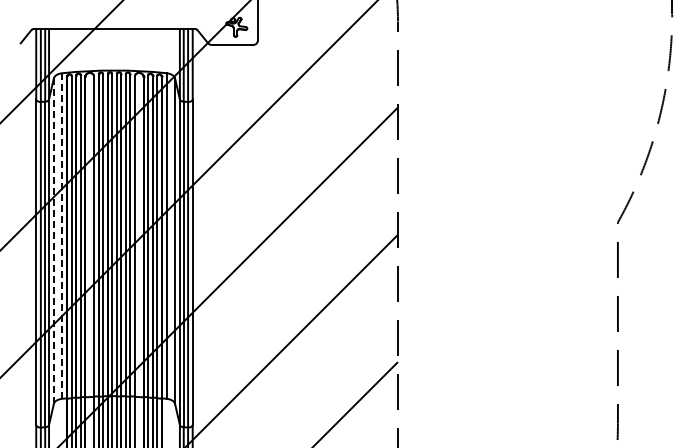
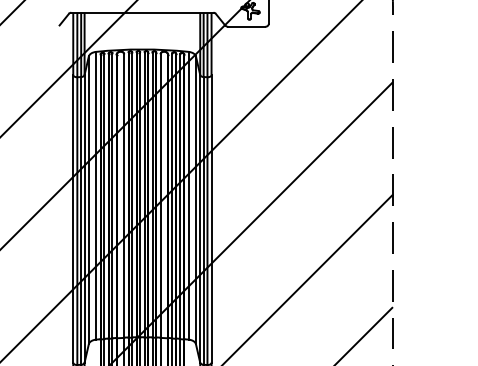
line: (62, 236) -> (96, 196), dashed -> solid
line: (53, 241) -> (88, 200), dashed -> solid

